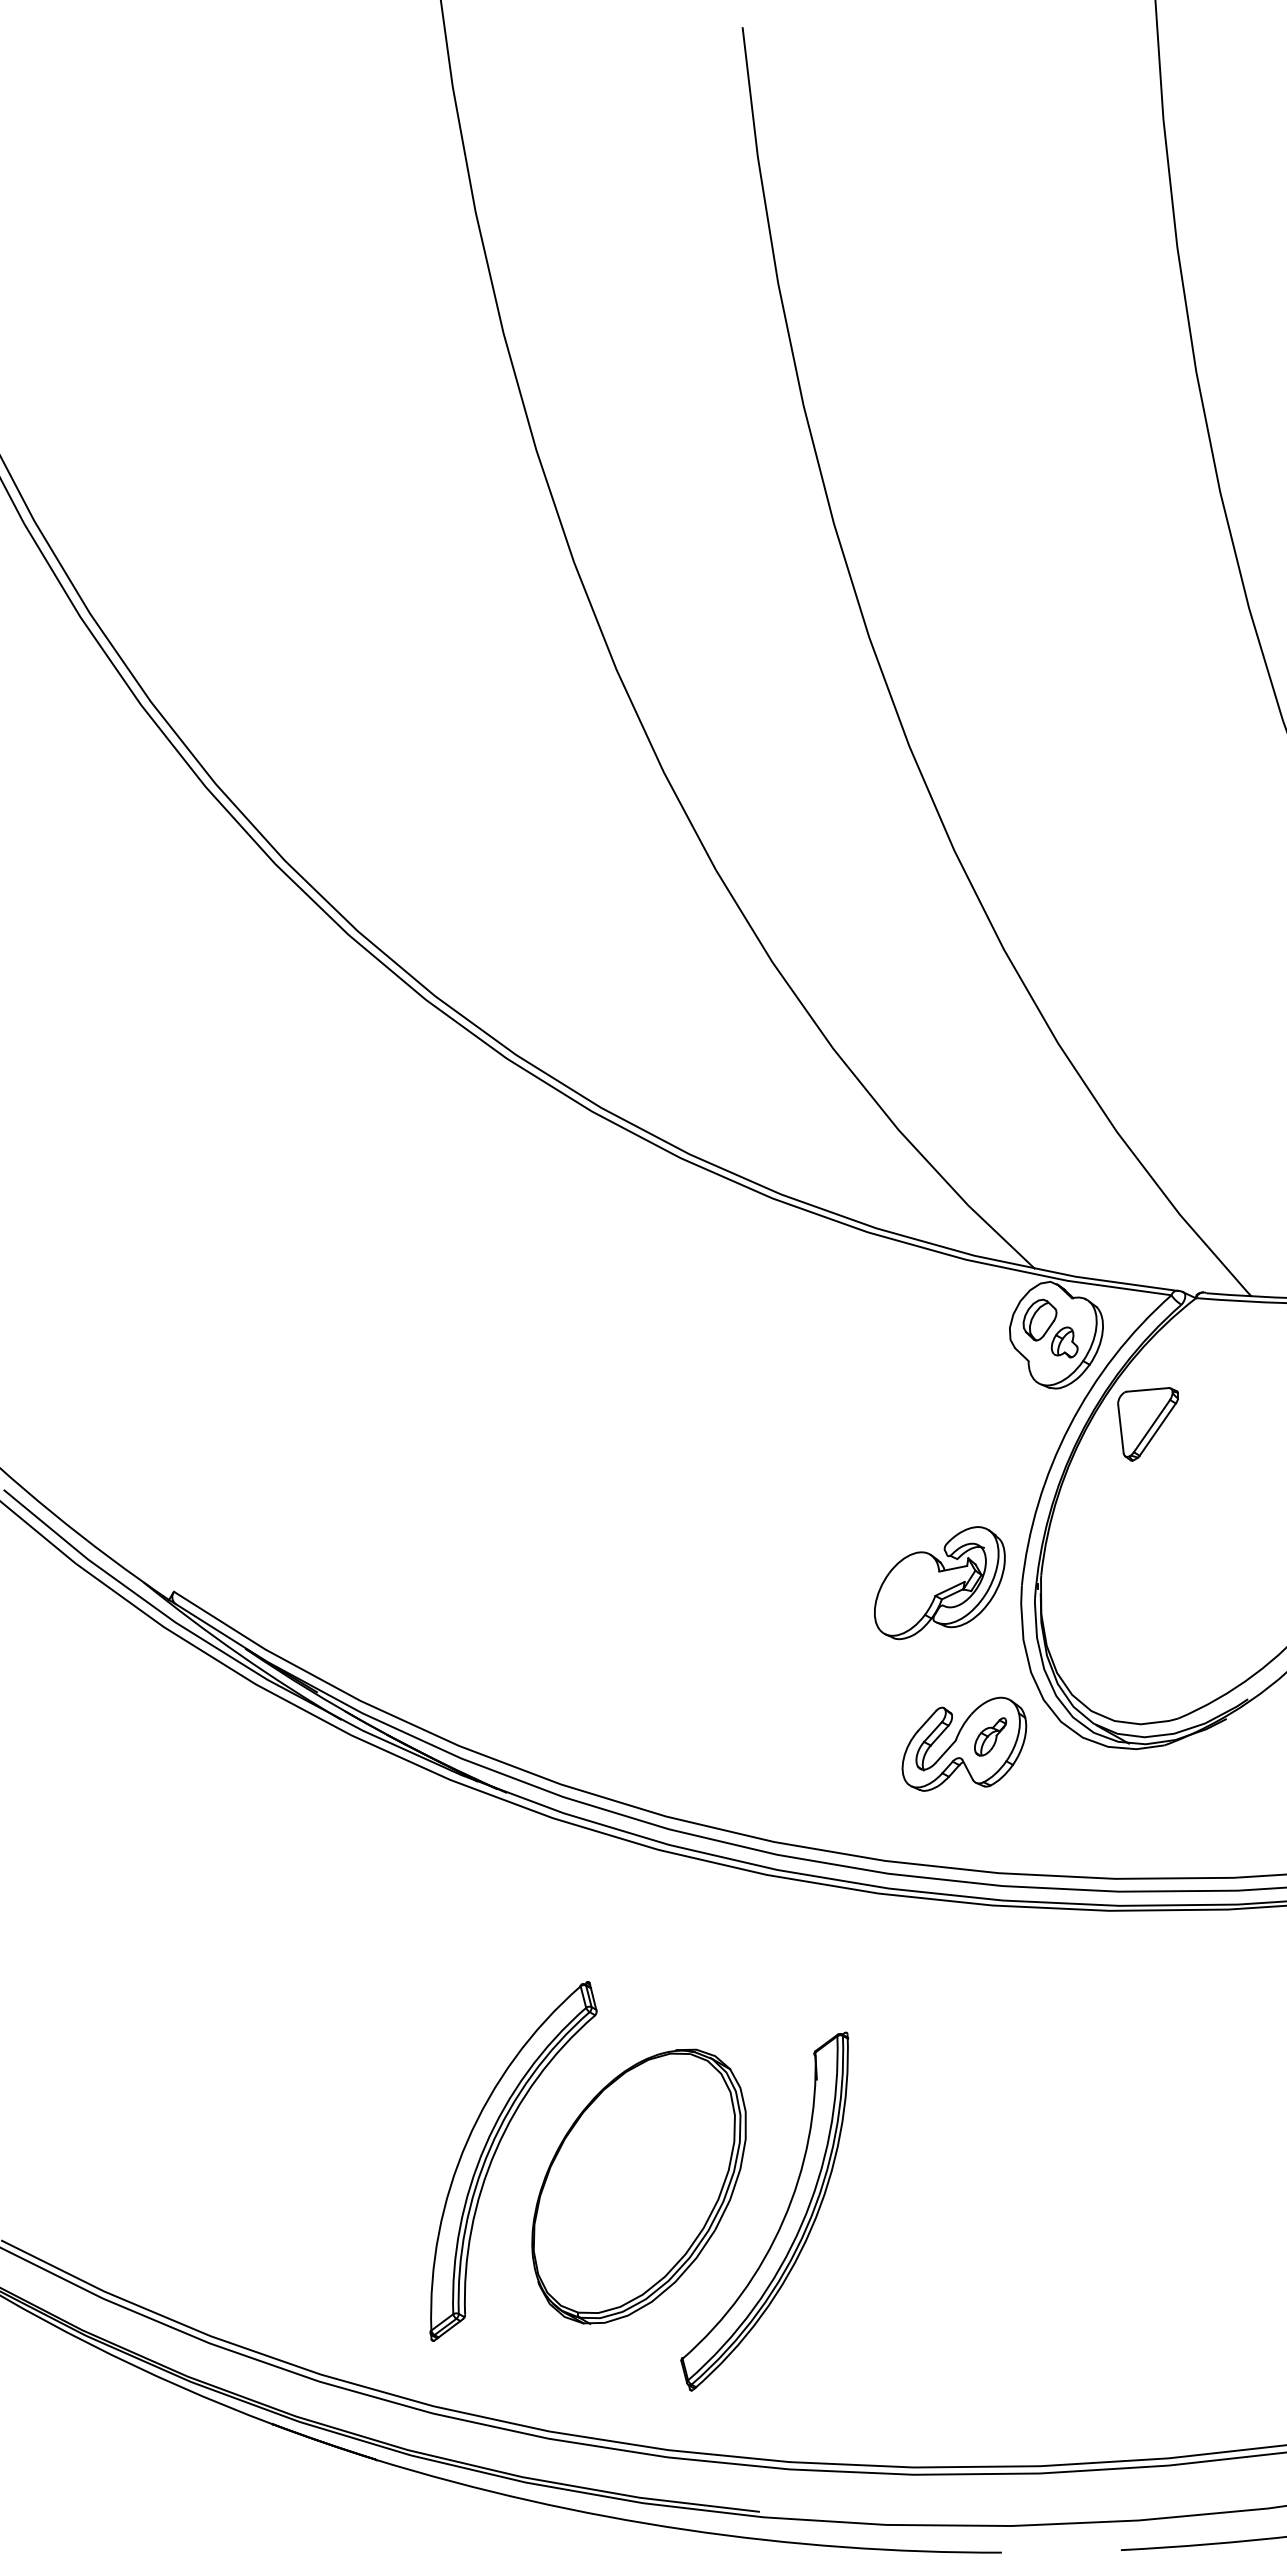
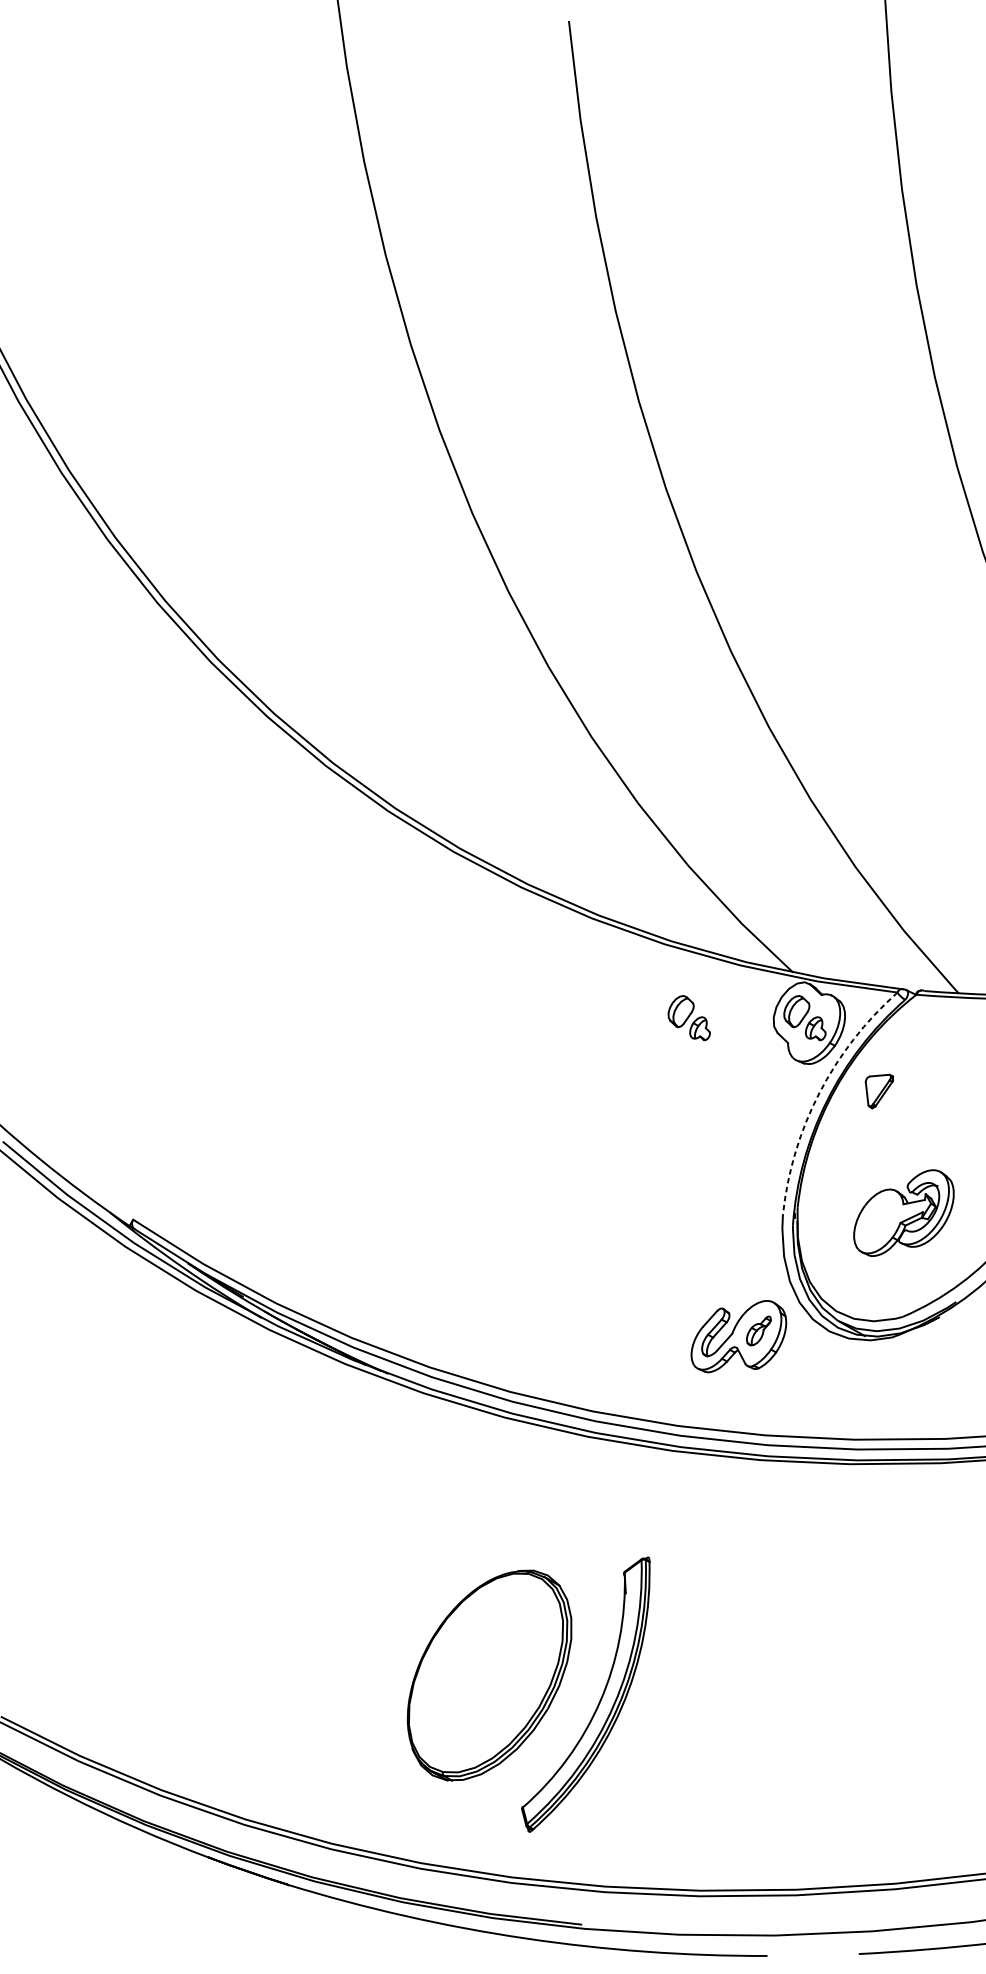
part: (899, 1328) -> (689, 1018), added
part: (1147, 1424) -> (879, 1091), size x0.6
arc: (1069, 1426) -> (819, 1093), solid -> dashed
part: (939, 1583) -> (903, 1213), moved
part: (496, 2152) -> (380, 1649), removed

